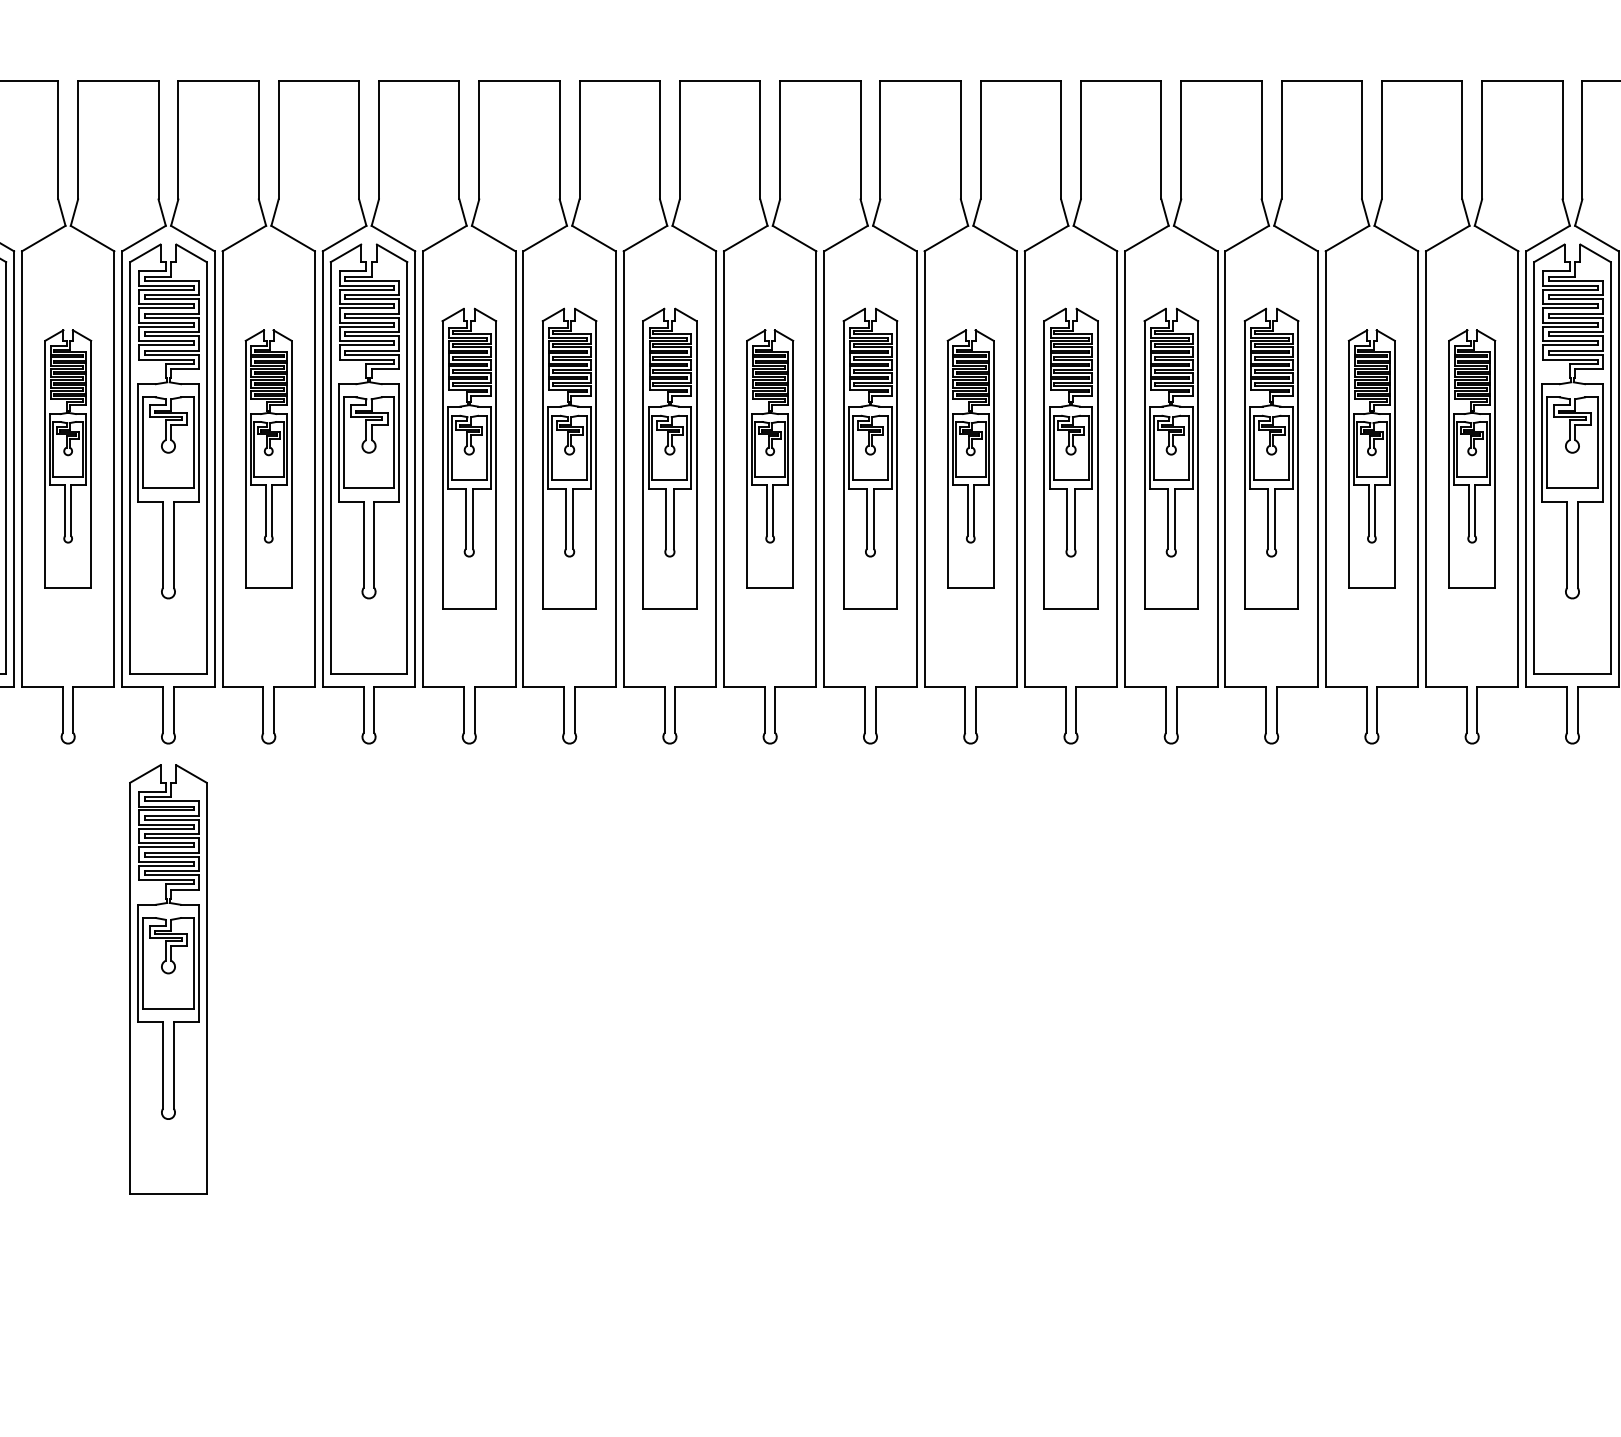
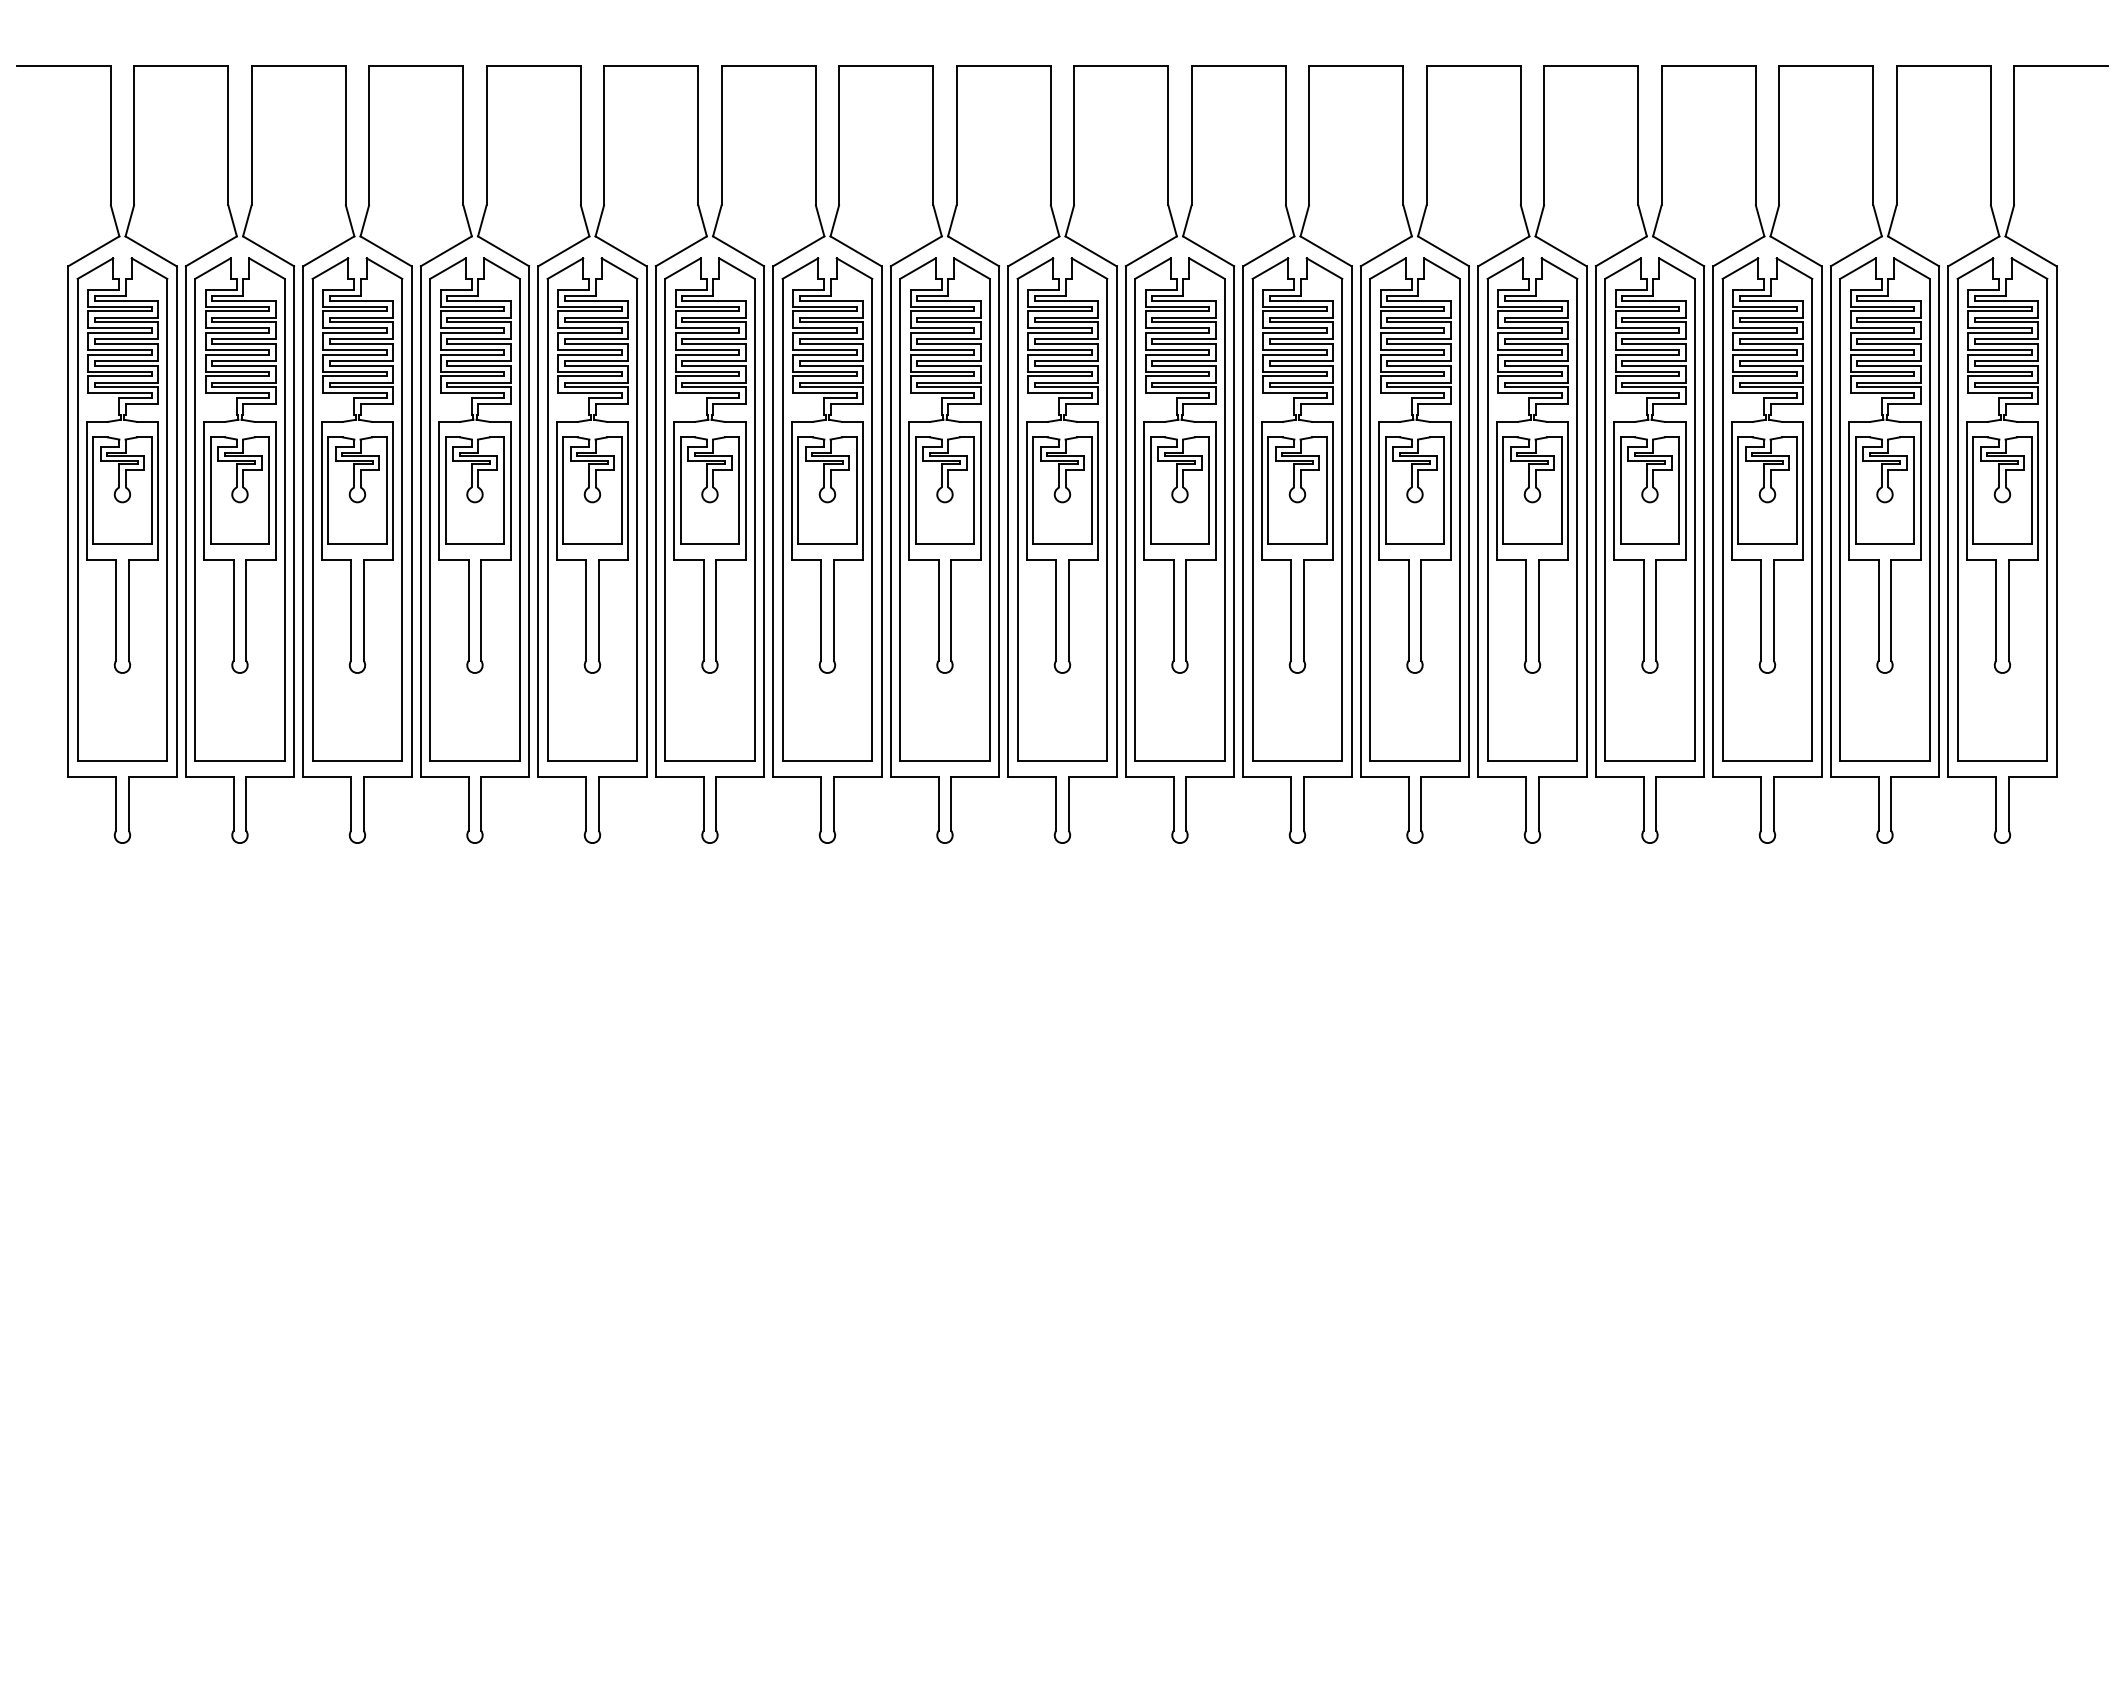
part: (67, 458) -> (239, 509), size x1.67
part: (268, 458) -> (474, 509), size x1.67
part: (468, 458) -> (709, 509), size x1.43
part: (569, 458) -> (827, 509), size x1.43
part: (669, 458) -> (944, 509), size x1.43
part: (770, 458) -> (1062, 509), size x1.67
part: (870, 458) -> (1179, 509), size x1.43
part: (970, 458) -> (1297, 509), size x1.67
part: (1070, 458) -> (1414, 509), size x1.43
part: (1171, 458) -> (1532, 509), size x1.43
part: (1271, 458) -> (1649, 509), size x1.43
part: (1371, 458) -> (1767, 509), size x1.67
part: (1471, 458) -> (1884, 509), size x1.67
part: (168, 979) -> (357, 1119), removed

